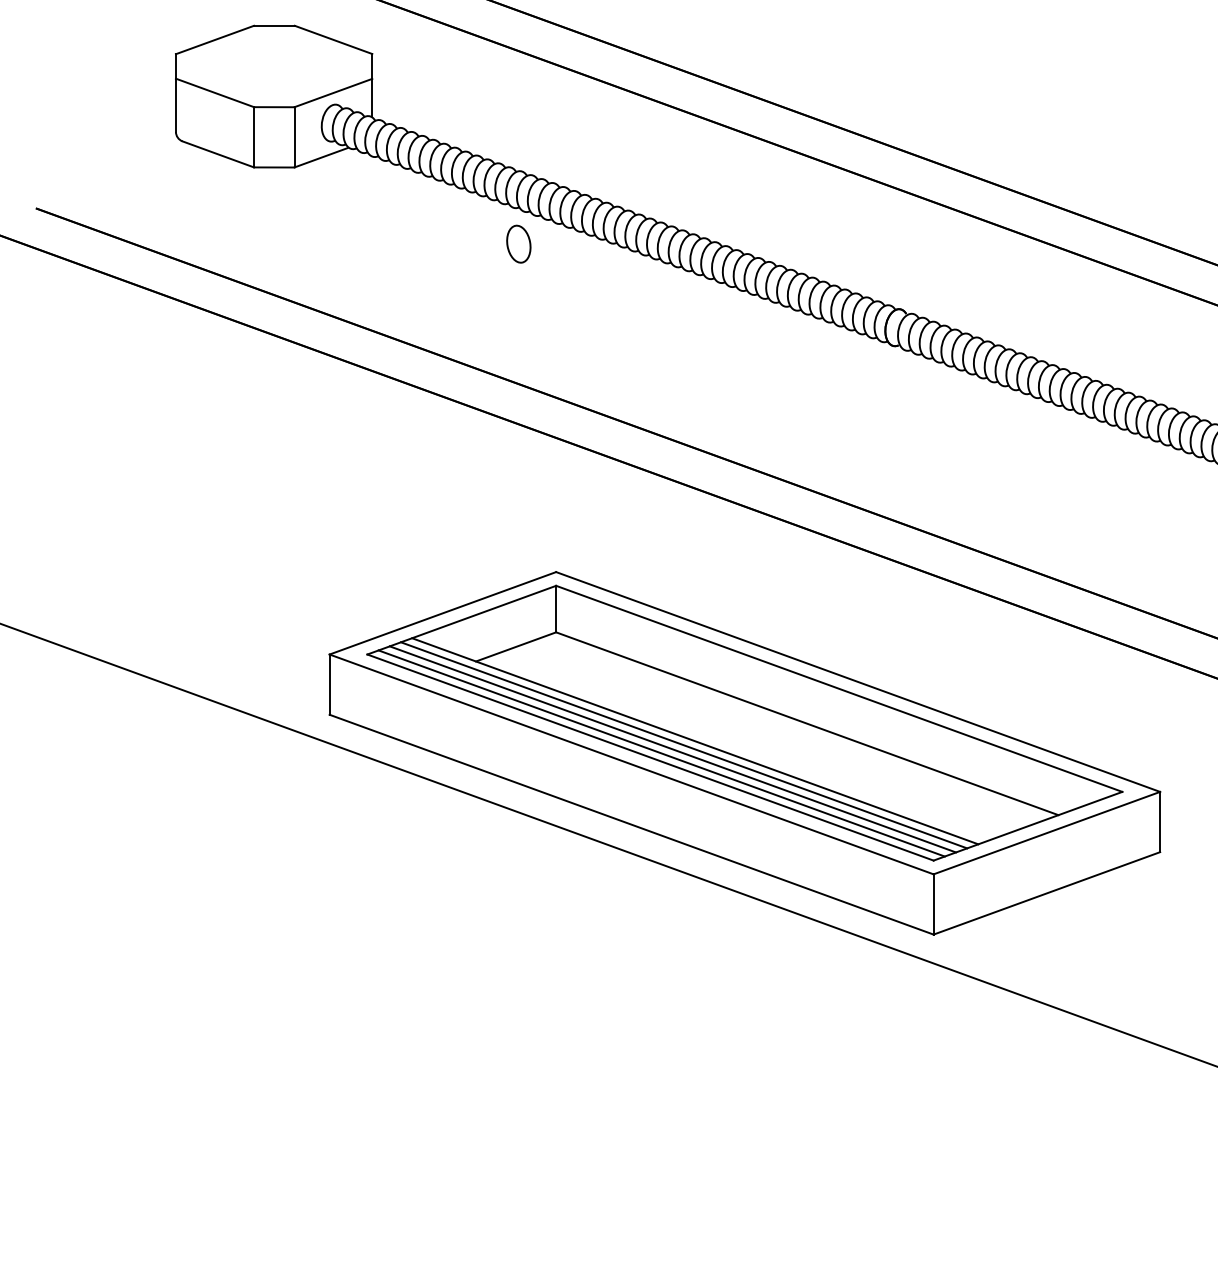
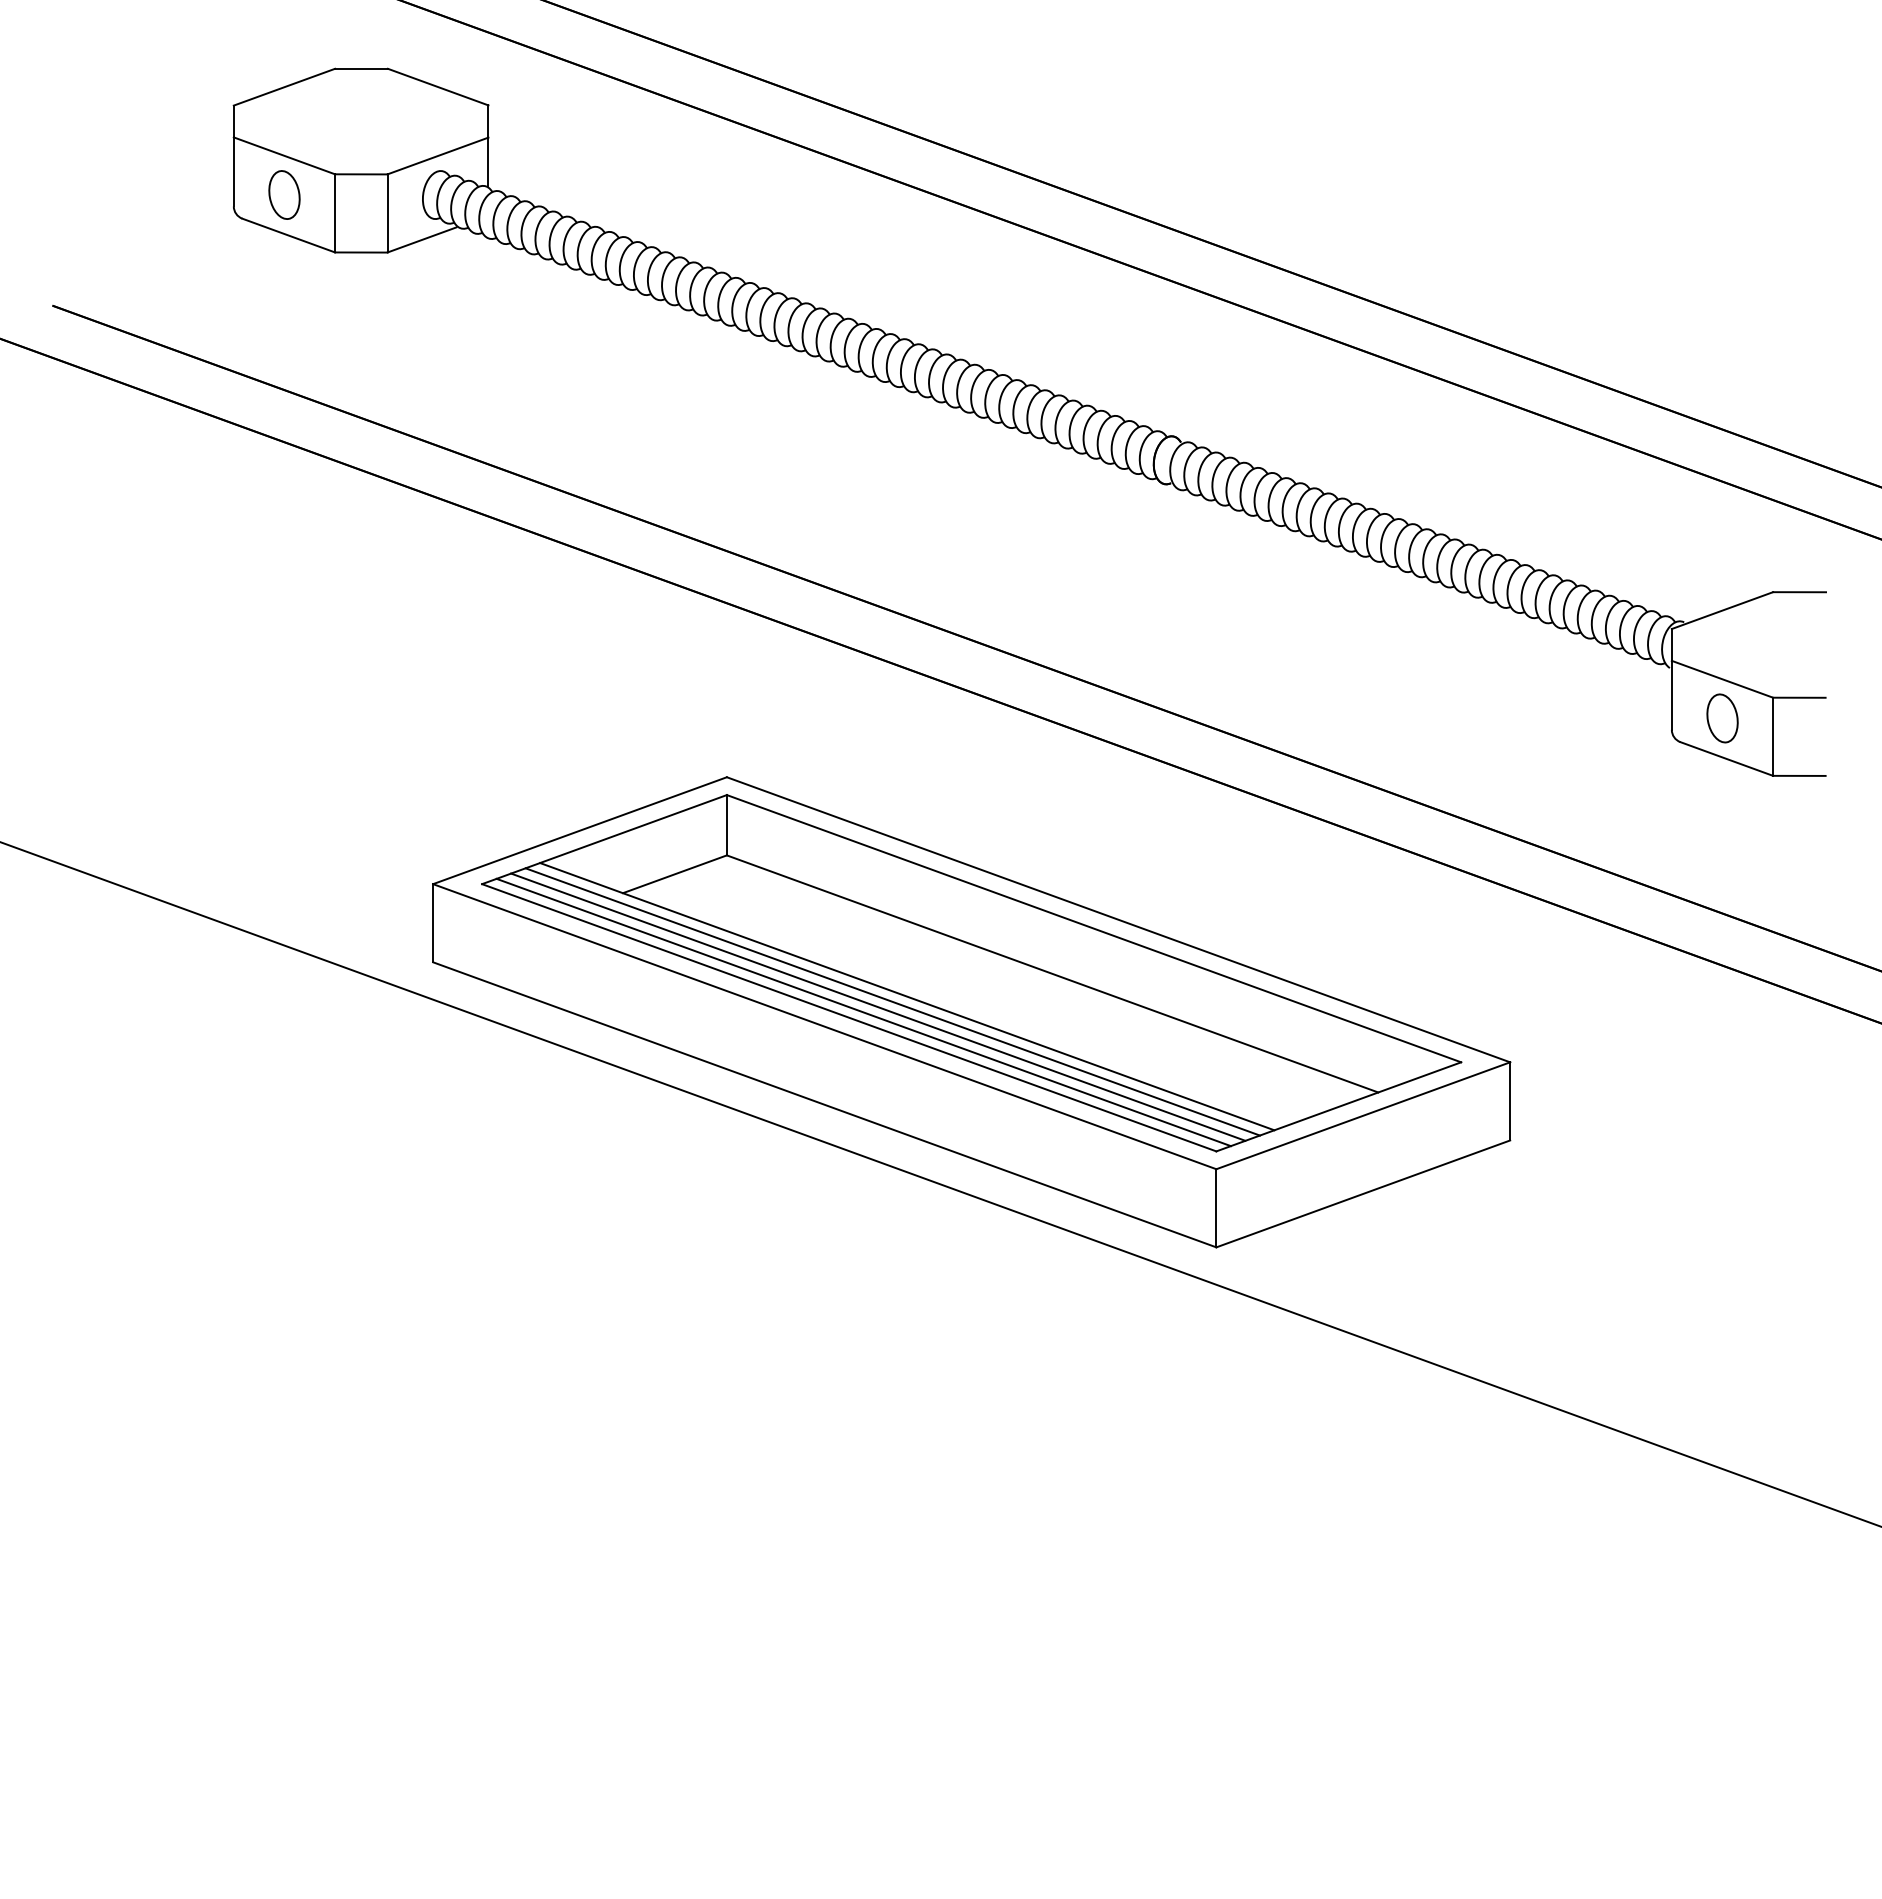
part: (518, 243) -> (284, 194), moved

